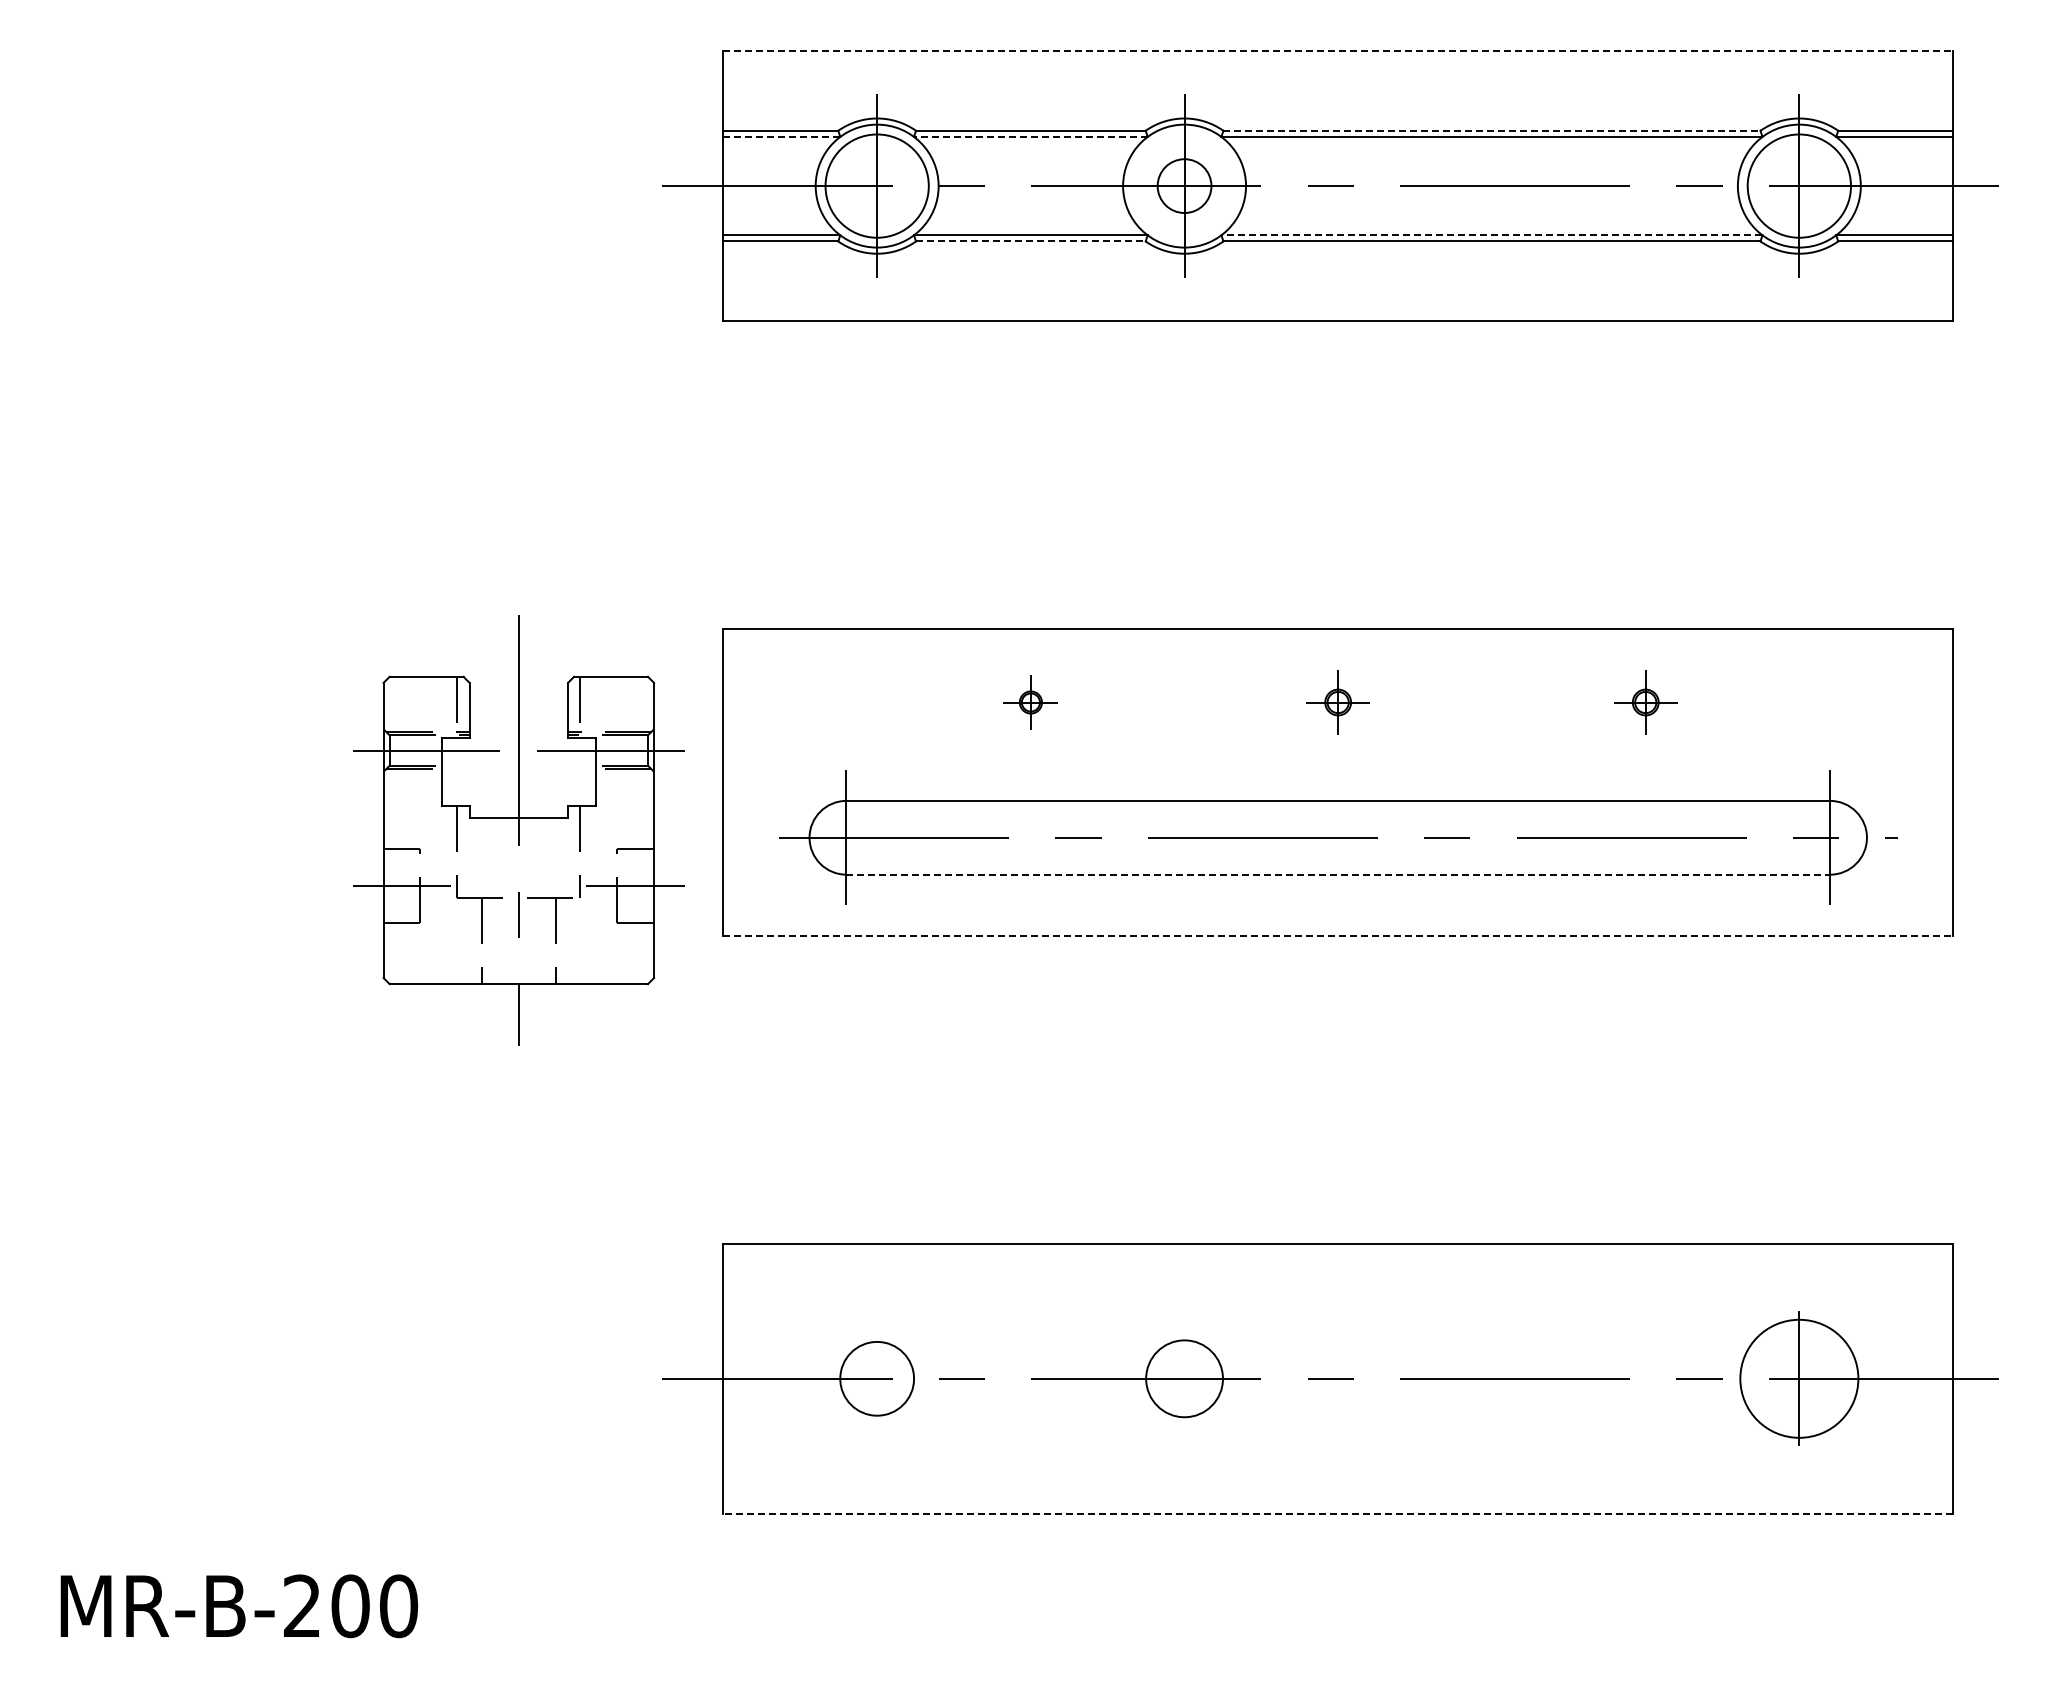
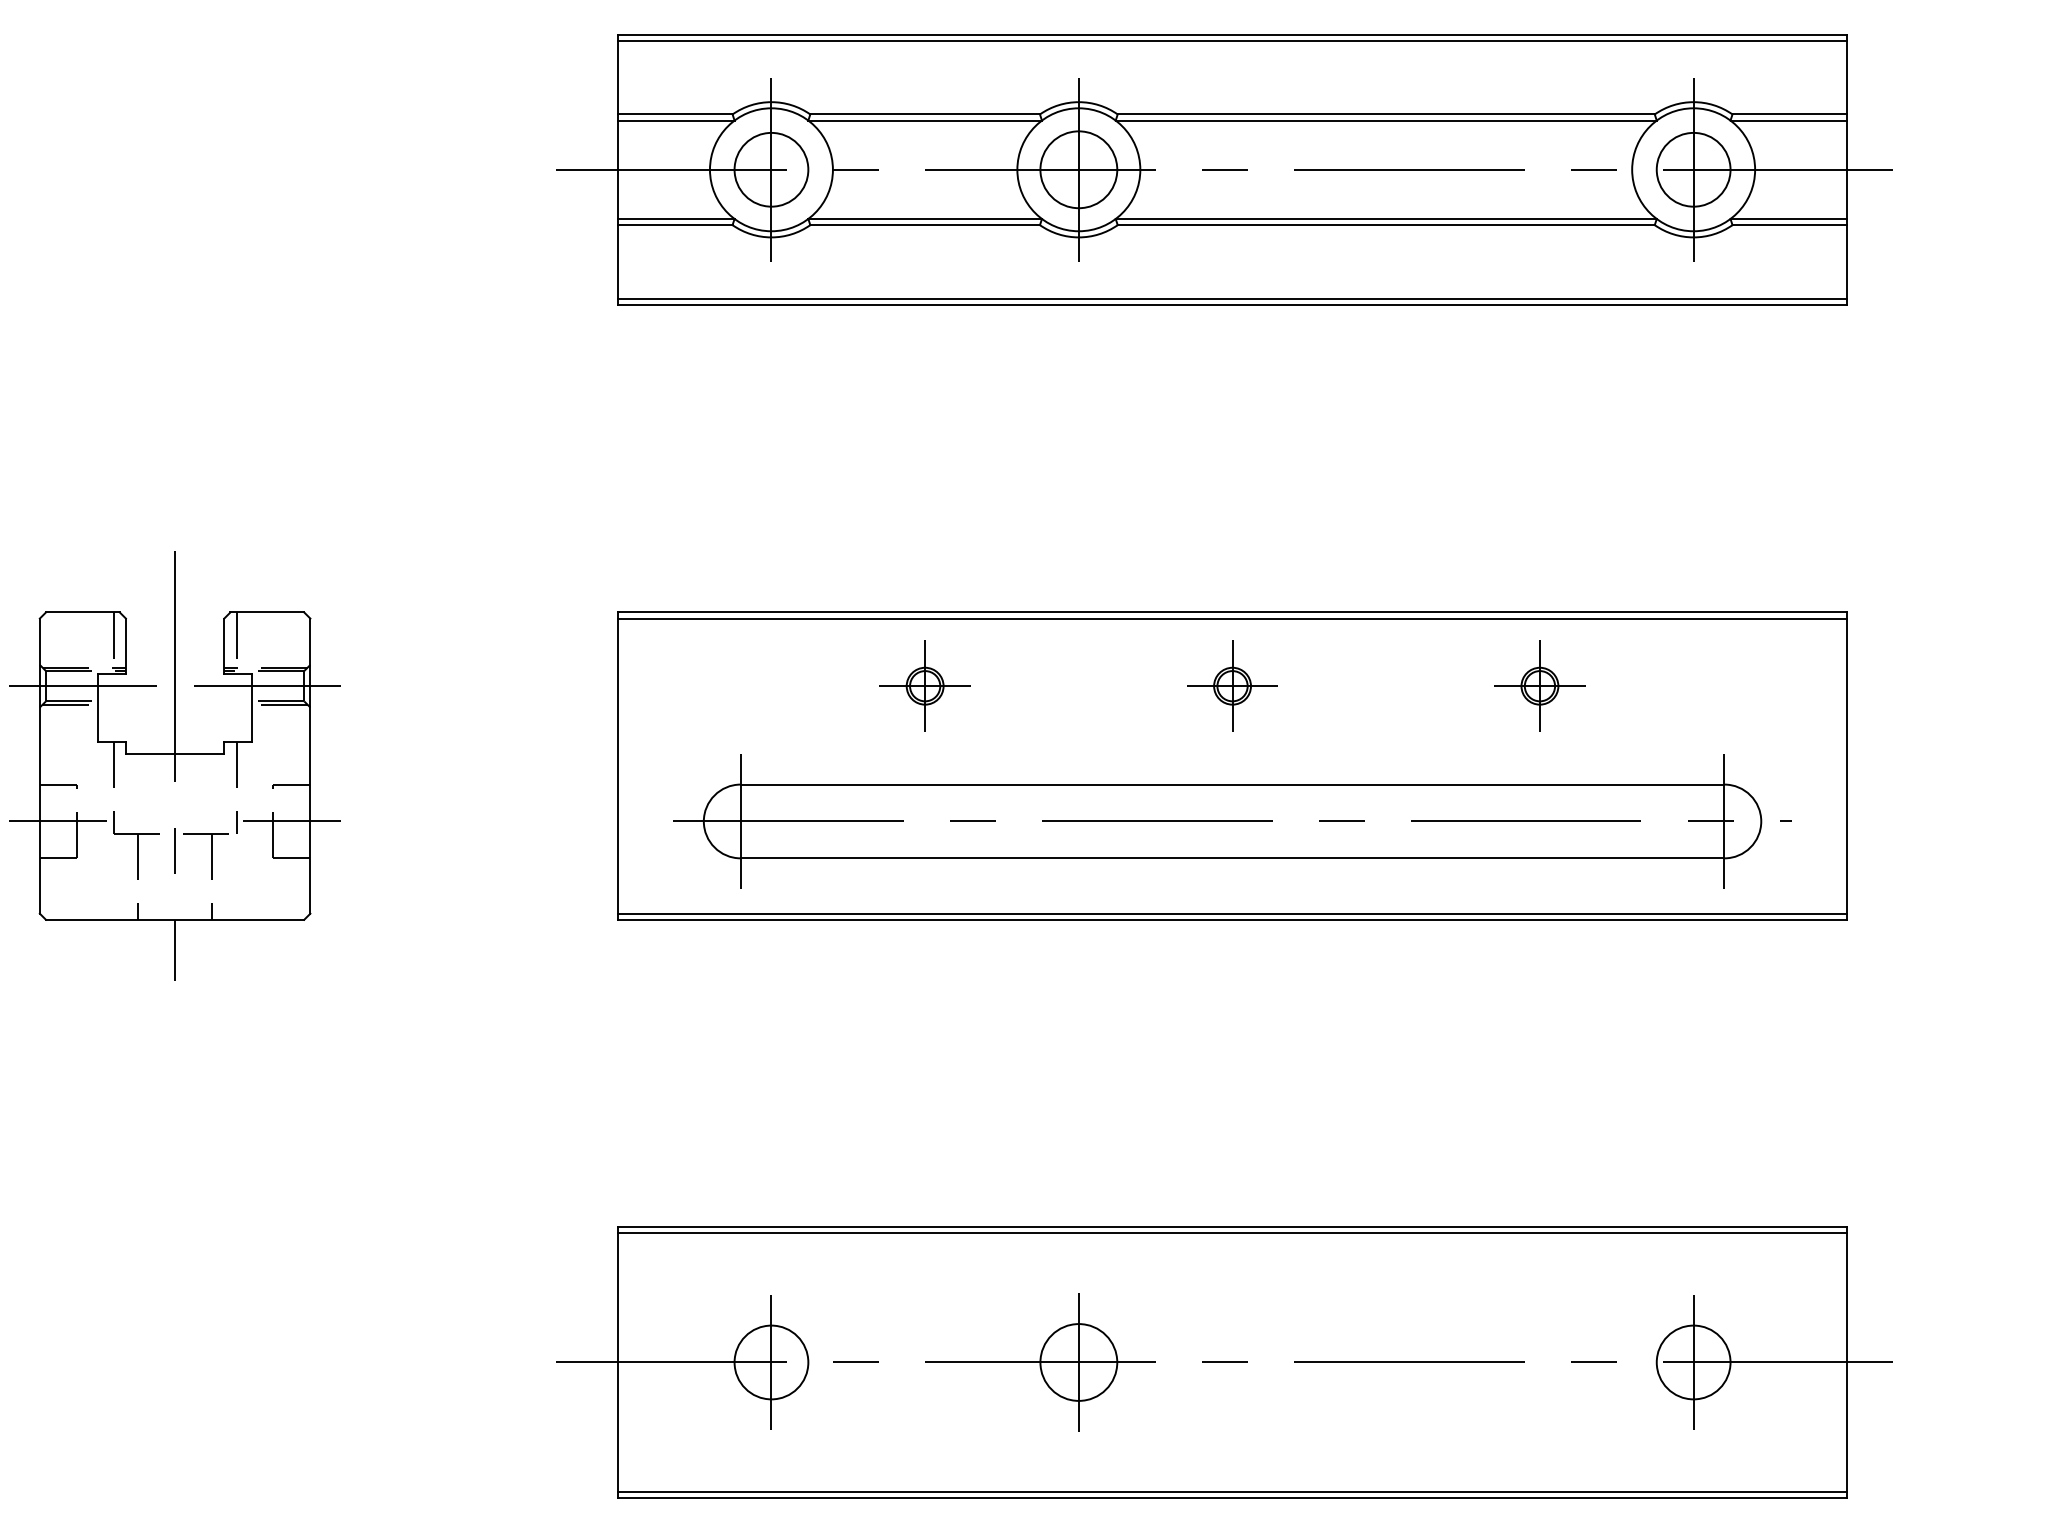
line: (1338, 50) -> (1232, 34), dashed -> solid
line: (1338, 57) -> (1232, 41), added
line: (1491, 130) -> (1385, 114), dashed -> solid
line: (781, 136) -> (675, 120), dashed -> solid
line: (1030, 136) -> (924, 120), dashed -> solid
circle: (1184, 185) -> (1078, 169), size x1.43
circle: (877, 186) -> (771, 170), size x0.71
circle: (1799, 186) -> (1693, 170), size x0.71
line: (1491, 235) -> (1385, 219), dashed -> solid
line: (1030, 241) -> (924, 225), dashed -> solid
line: (1338, 315) -> (1232, 299), added
line: (1338, 634) -> (1232, 618), added
part: (1030, 702) -> (924, 686), size x1.67
part: (1337, 702) -> (1231, 686), size x1.43
part: (1645, 702) -> (1539, 686), size x1.43
part: (518, 830) -> (174, 766), moved
line: (1338, 874) -> (1232, 858), dashed -> solid
line: (1338, 930) -> (1232, 914), added
line: (1338, 936) -> (1232, 920), dashed -> solid
line: (1338, 1249) -> (1232, 1233), added
line: (877, 1378) -> (771, 1362), added
line: (1184, 1378) -> (1078, 1362), added
circle: (1799, 1378) -> (1693, 1362), size x0.62
line: (1338, 1507) -> (1232, 1491), added
line: (1338, 1514) -> (1232, 1498), dashed -> solid

